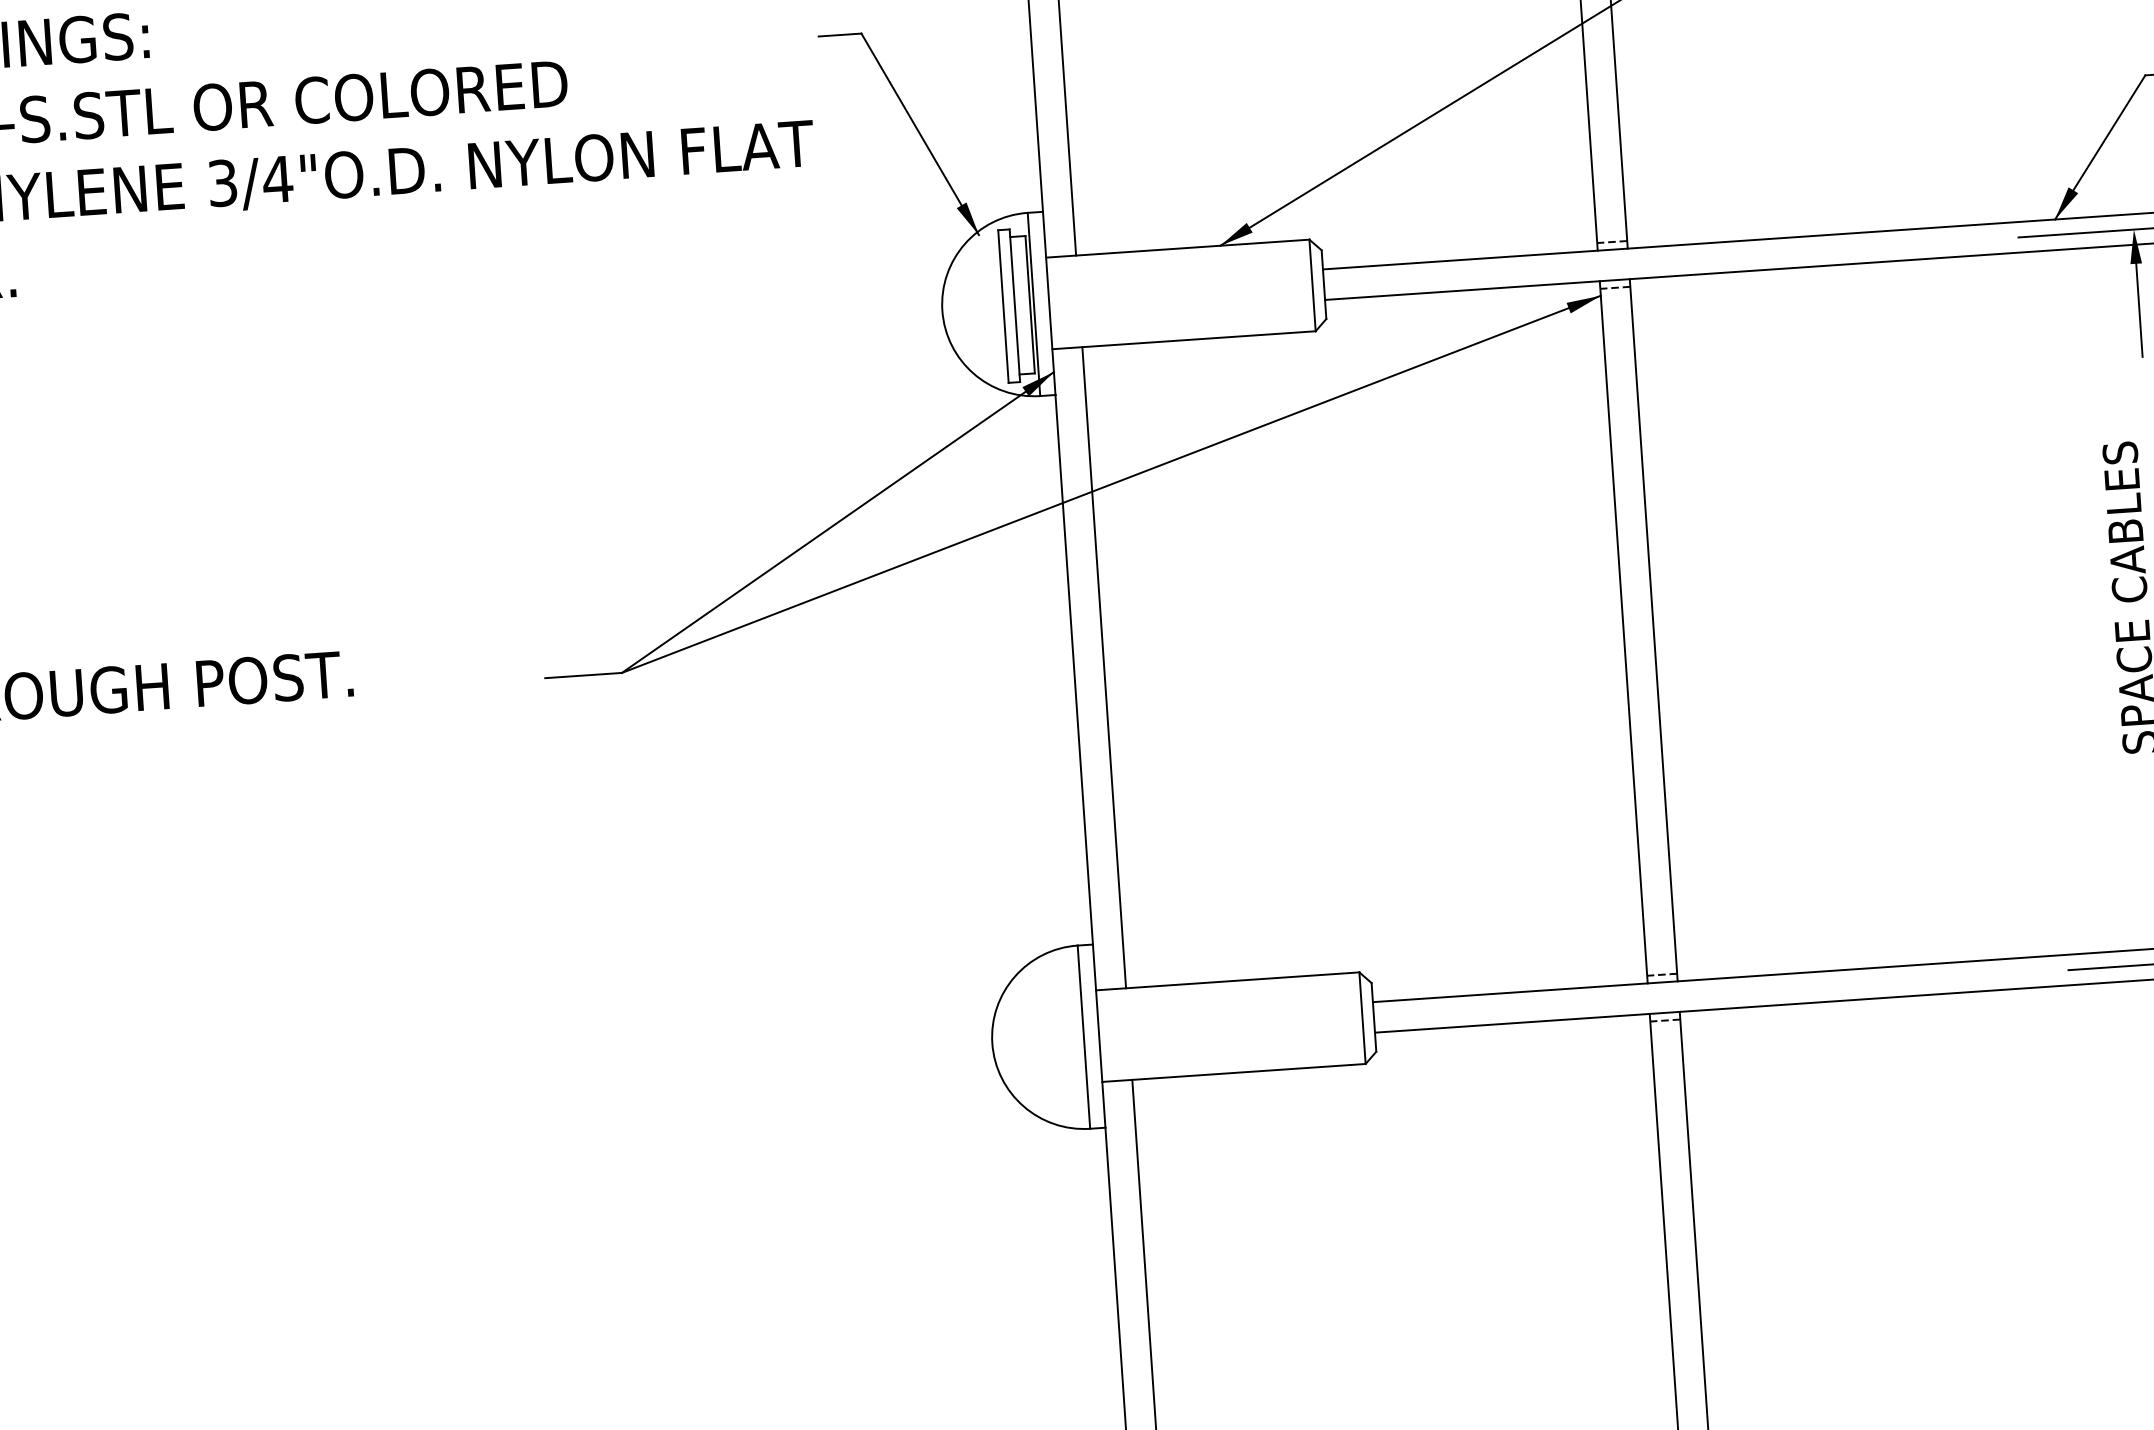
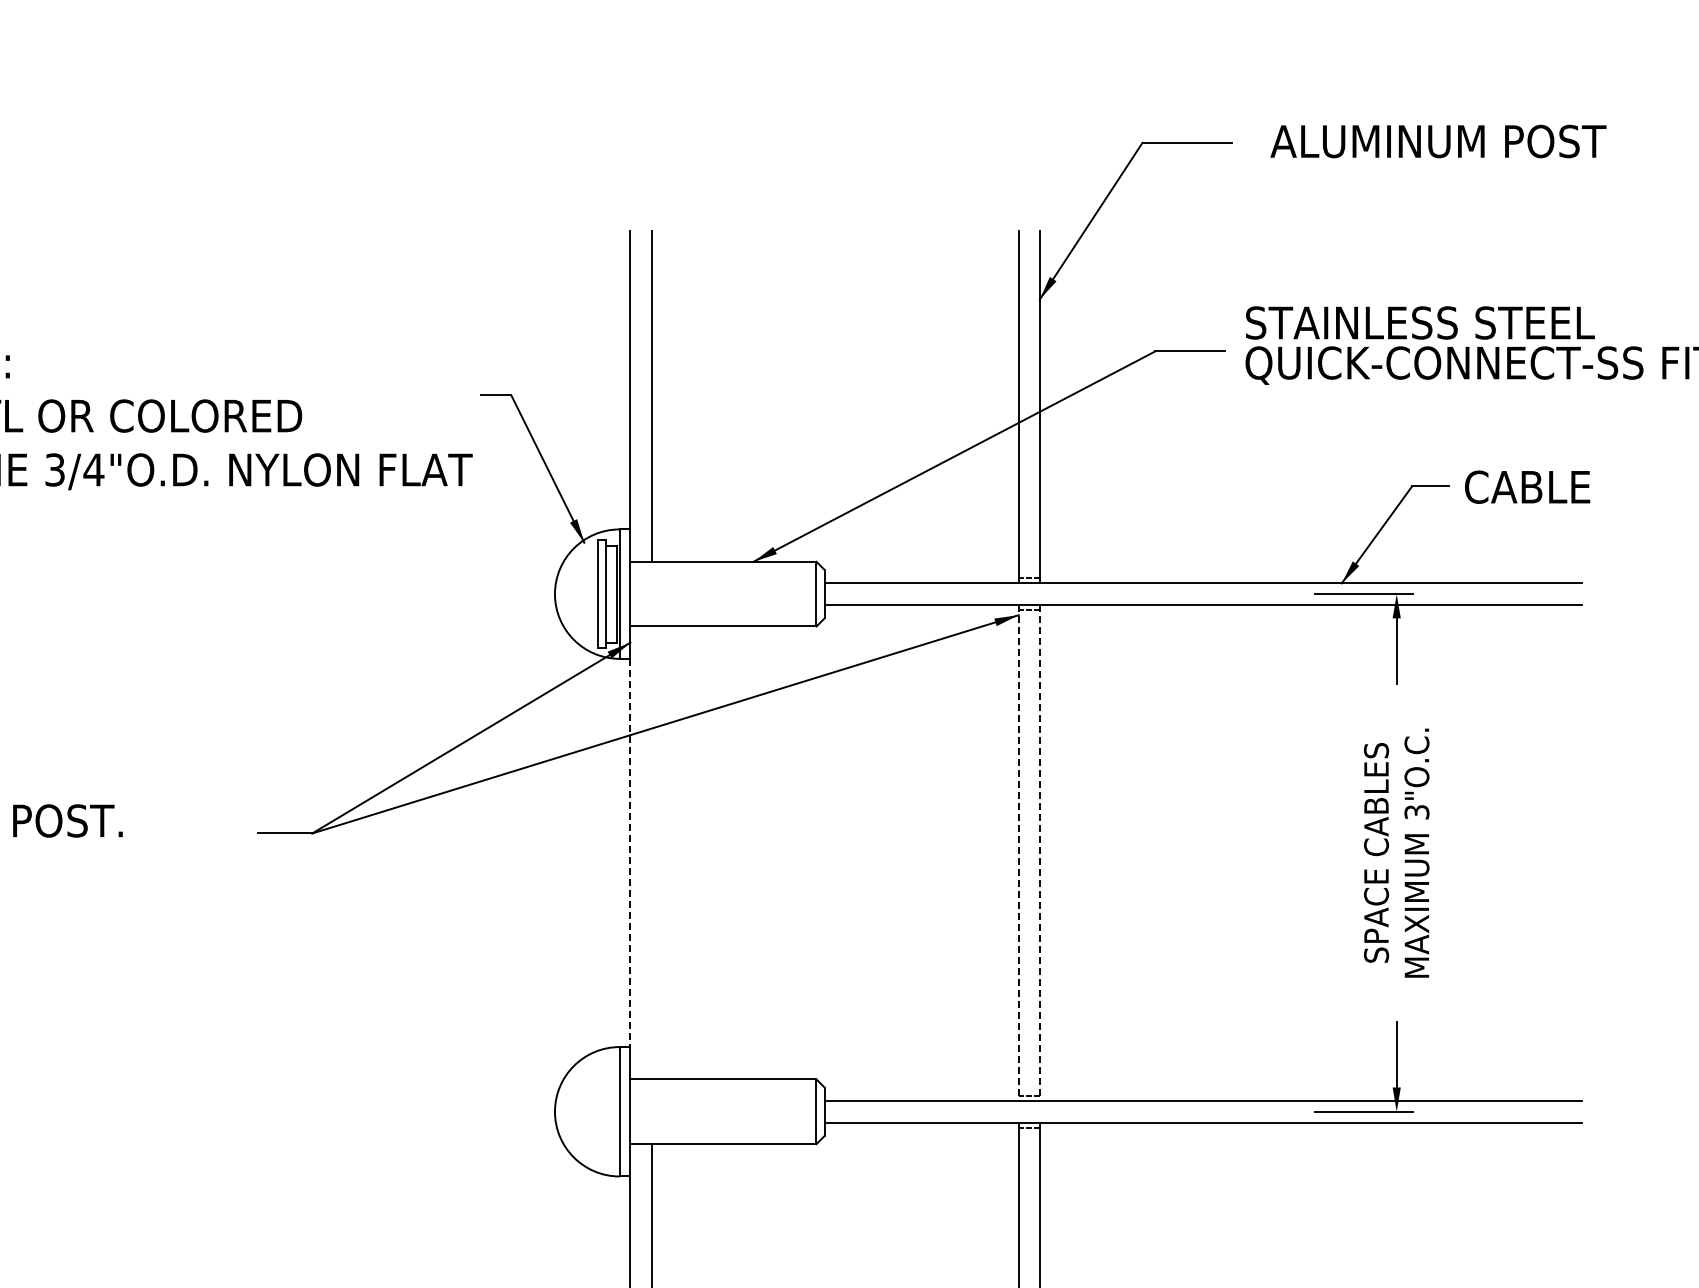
line: (1653, 631) -> (1039, 853), solid -> dashed
line: (1623, 633) -> (1018, 853), solid -> dashed
line: (1103, 667) -> (651, 852), removed
line: (1074, 670) -> (630, 853), solid -> dashed

